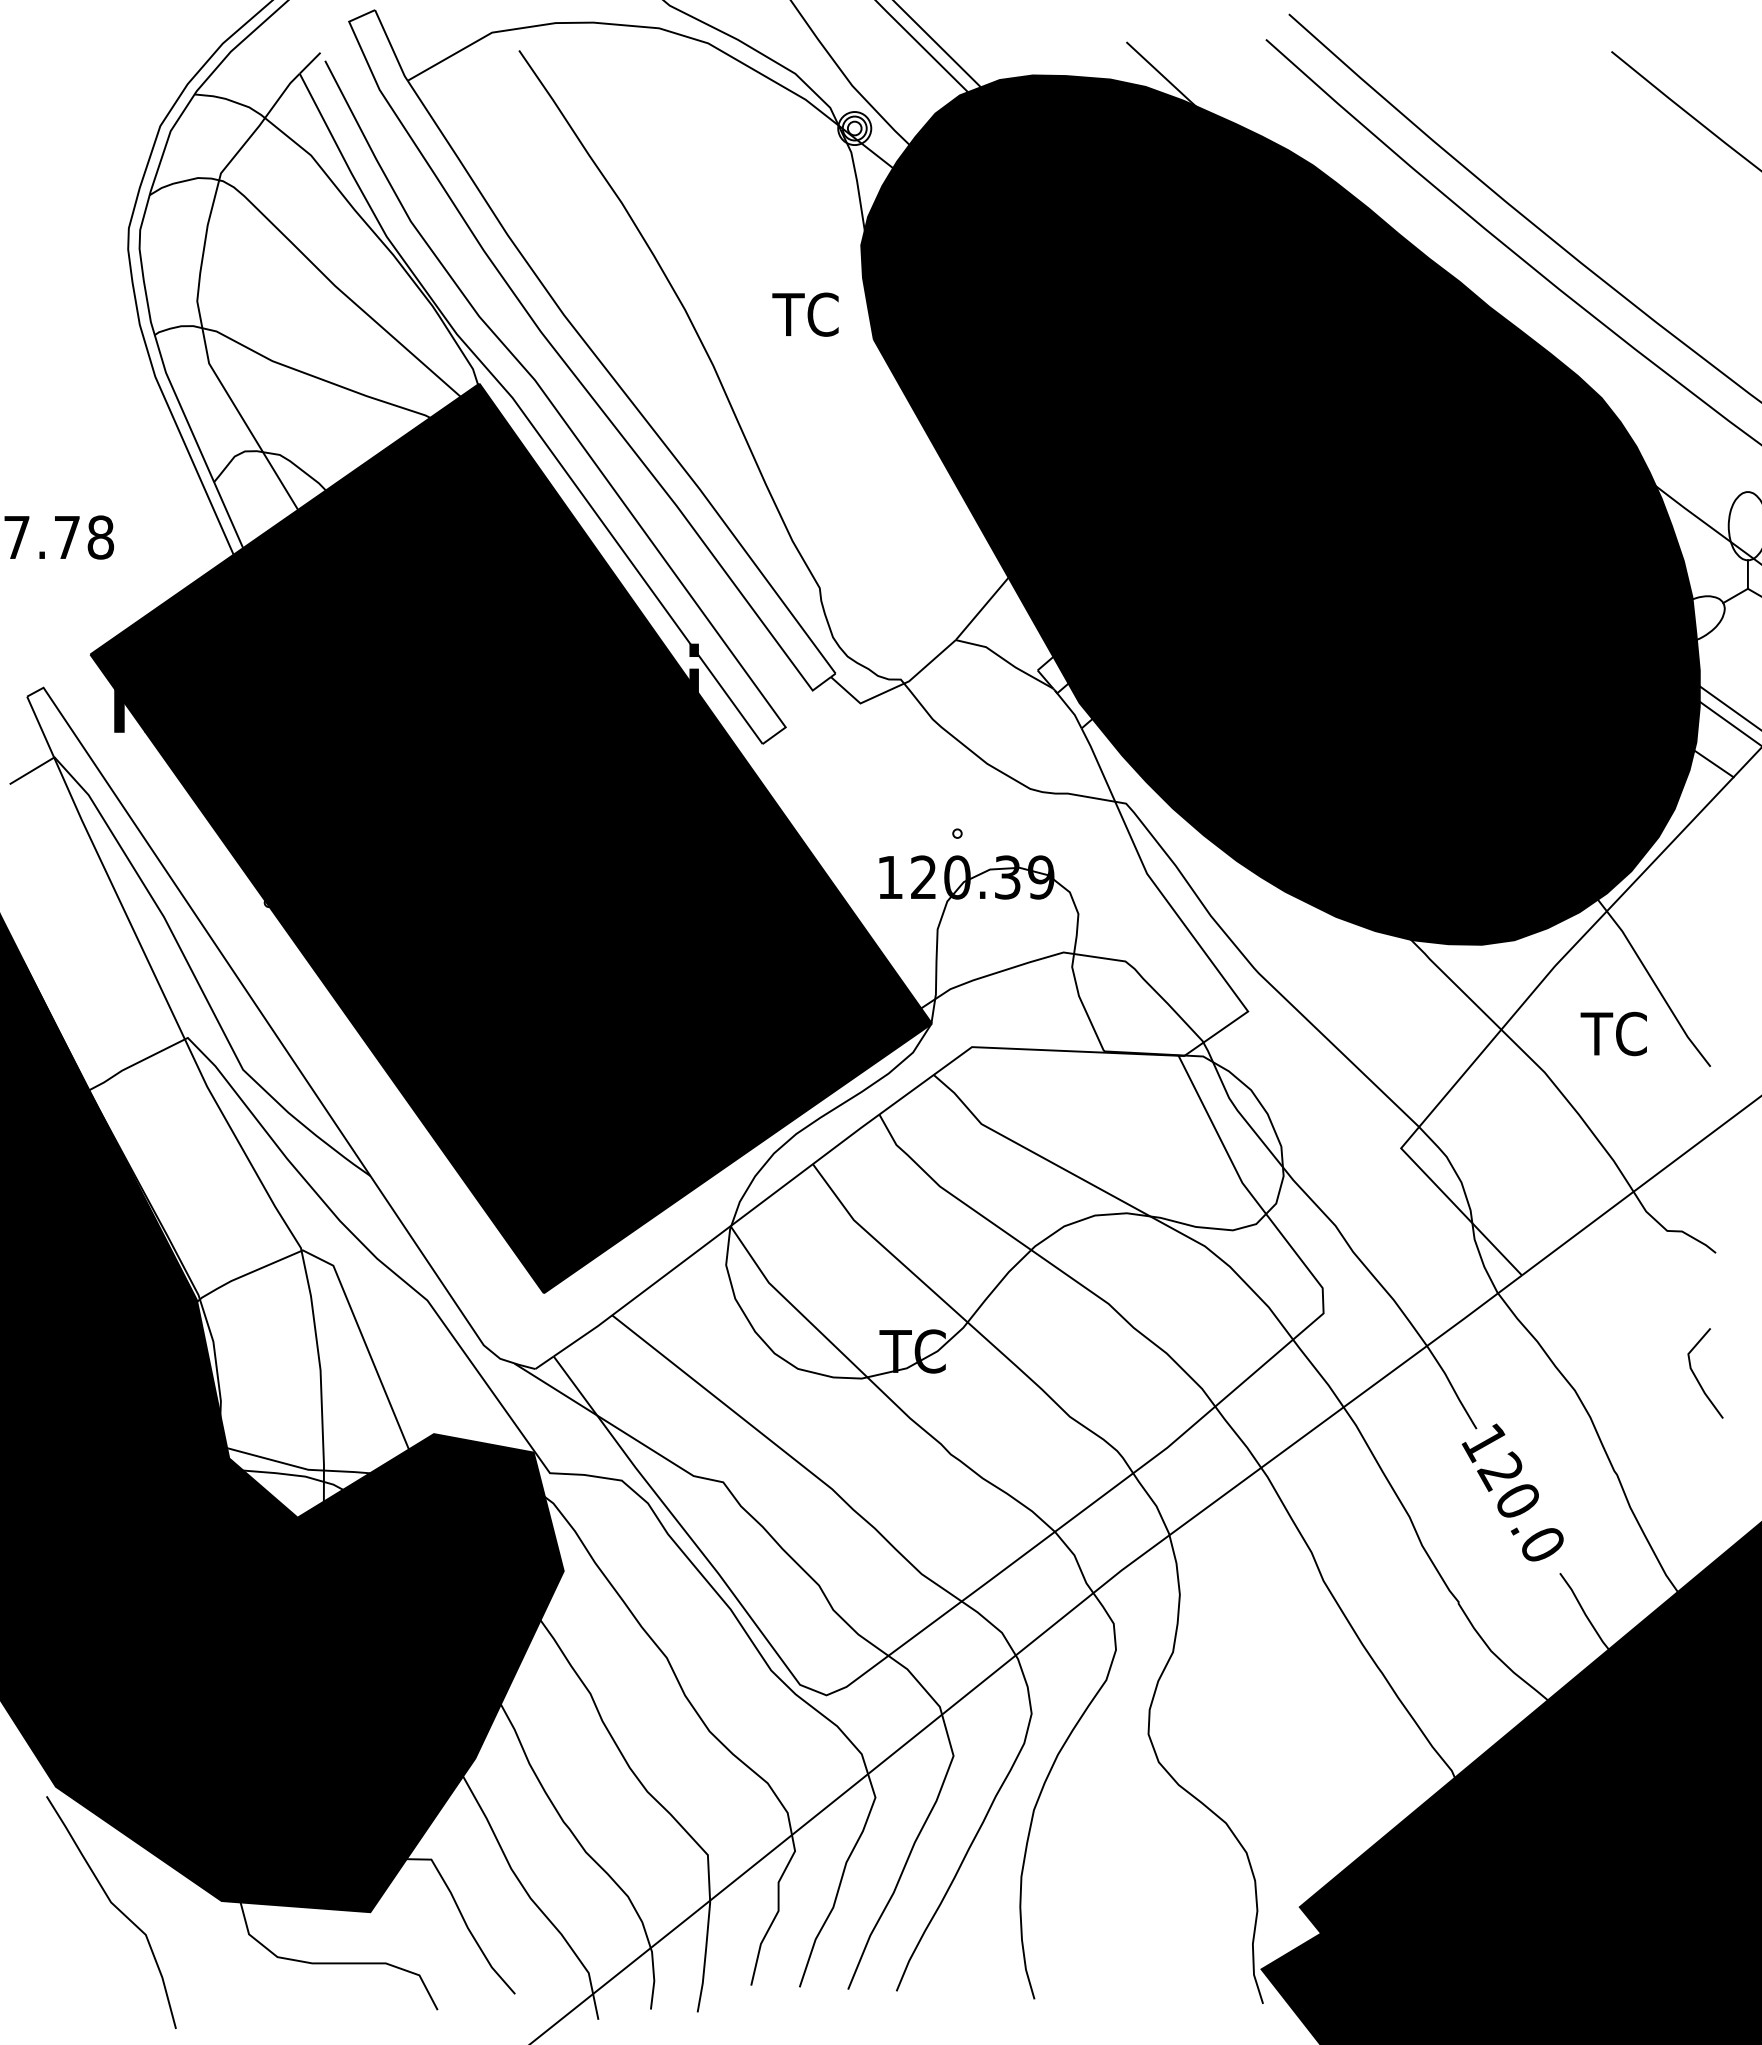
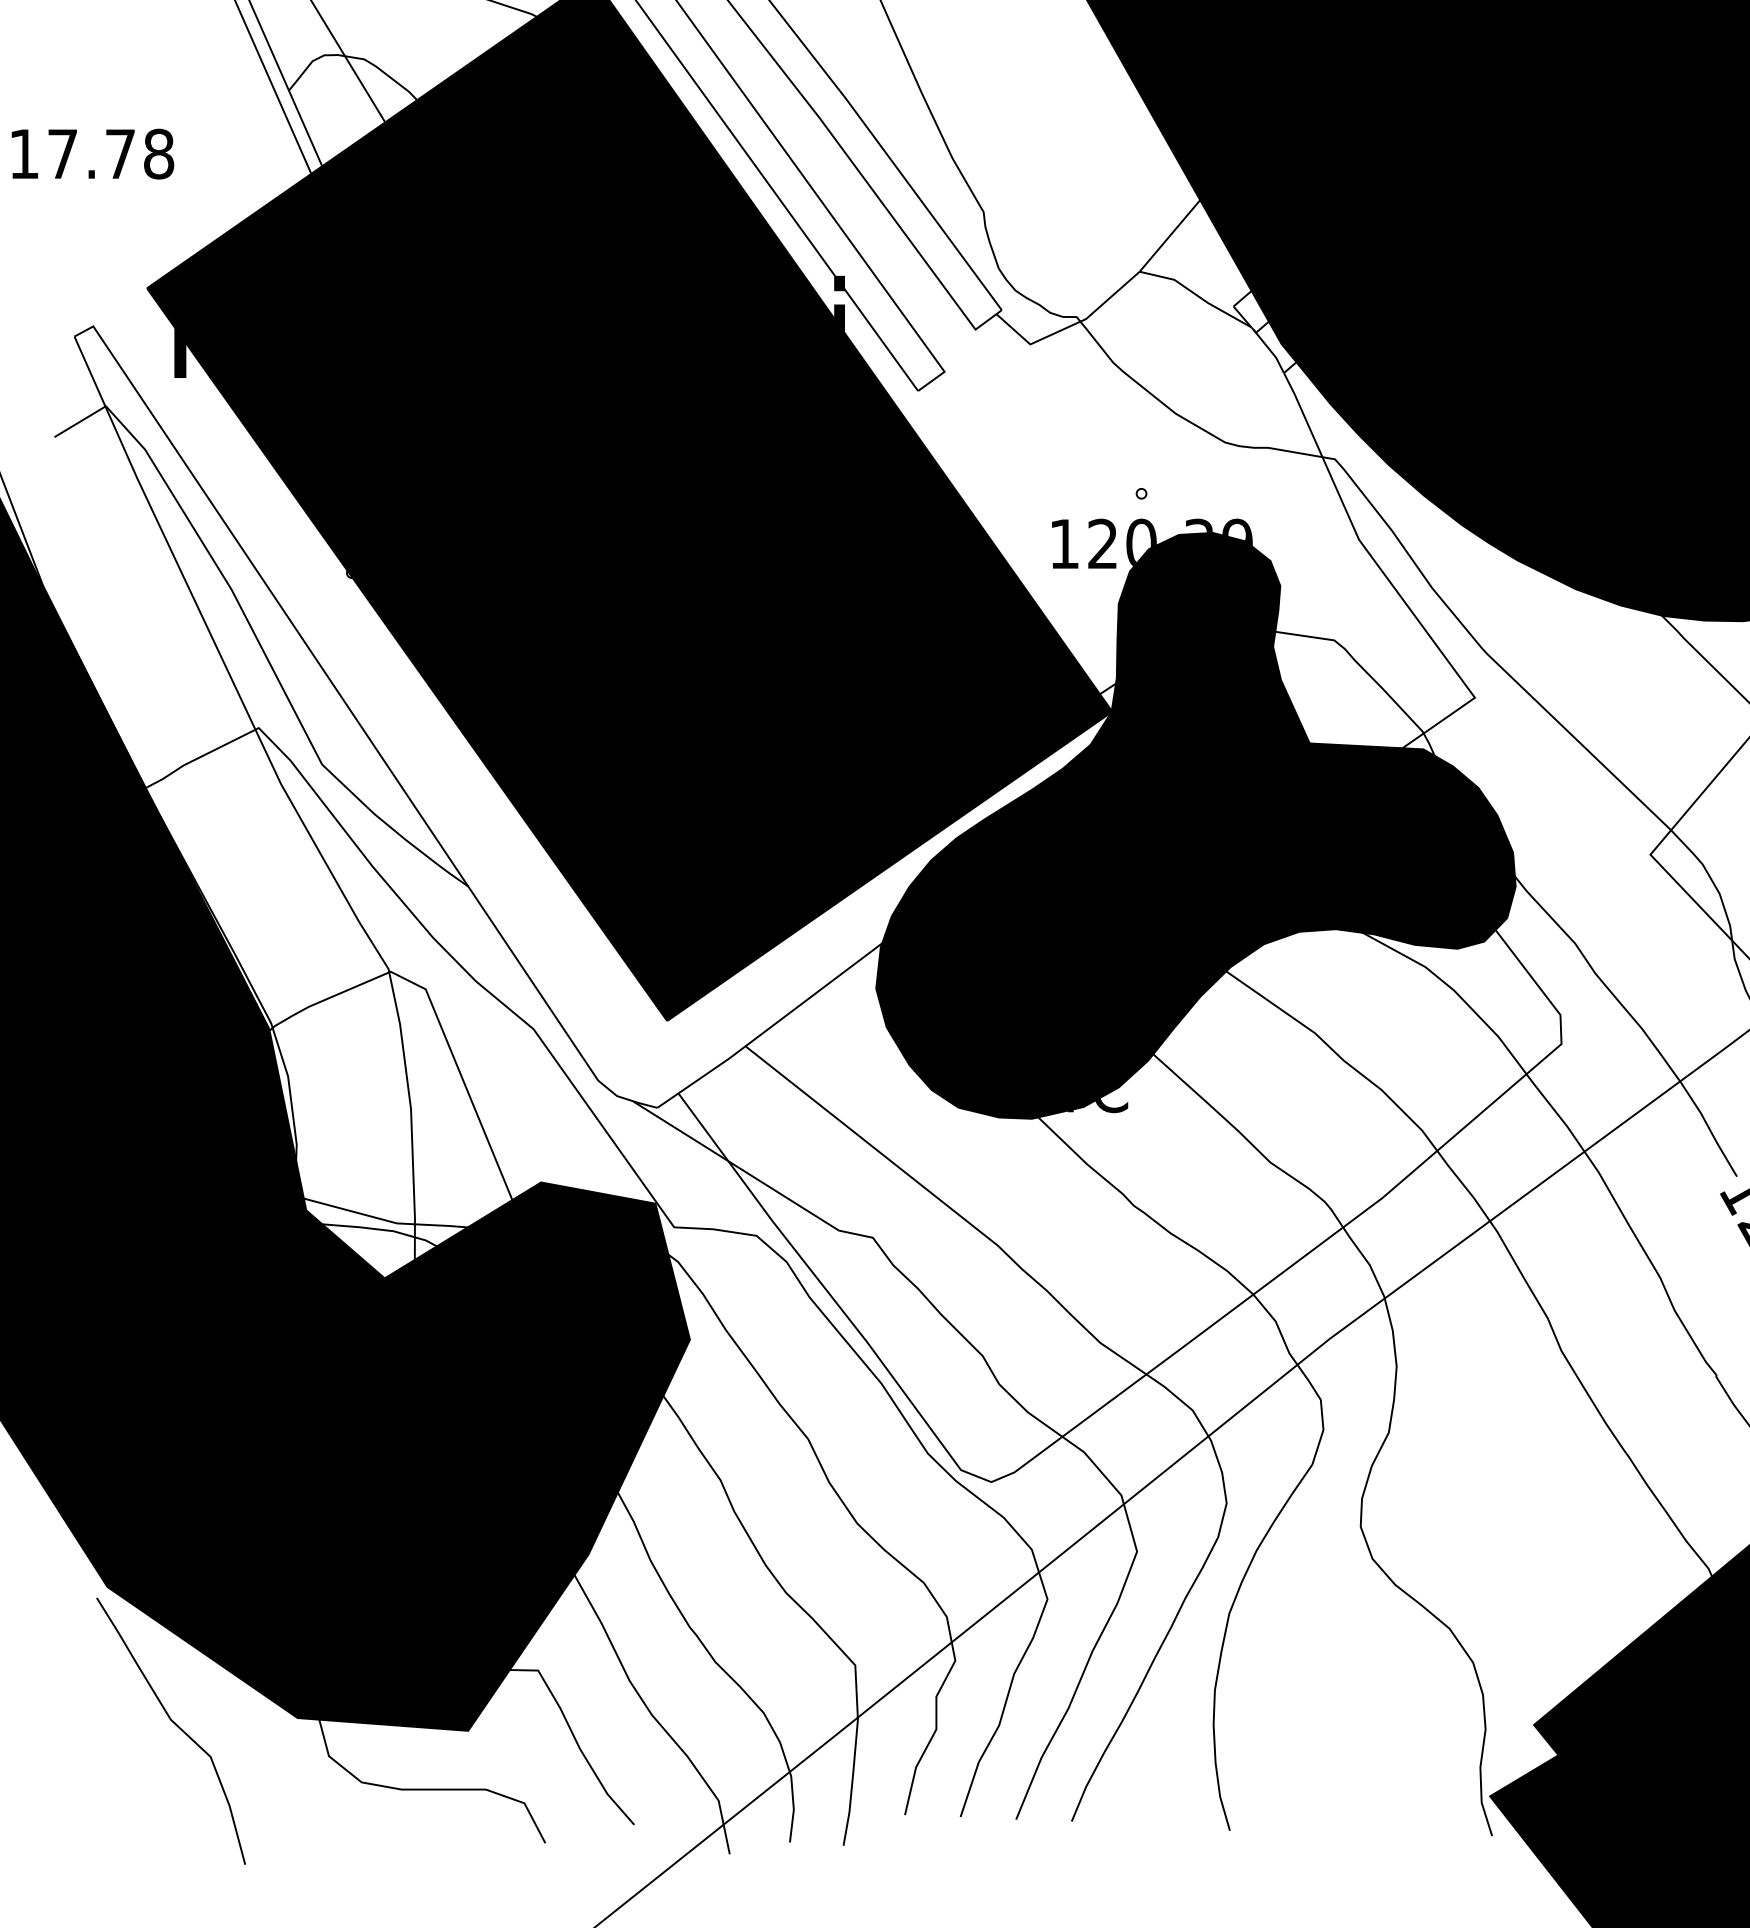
fill: (1004, 1122) -> (1195, 825), added

